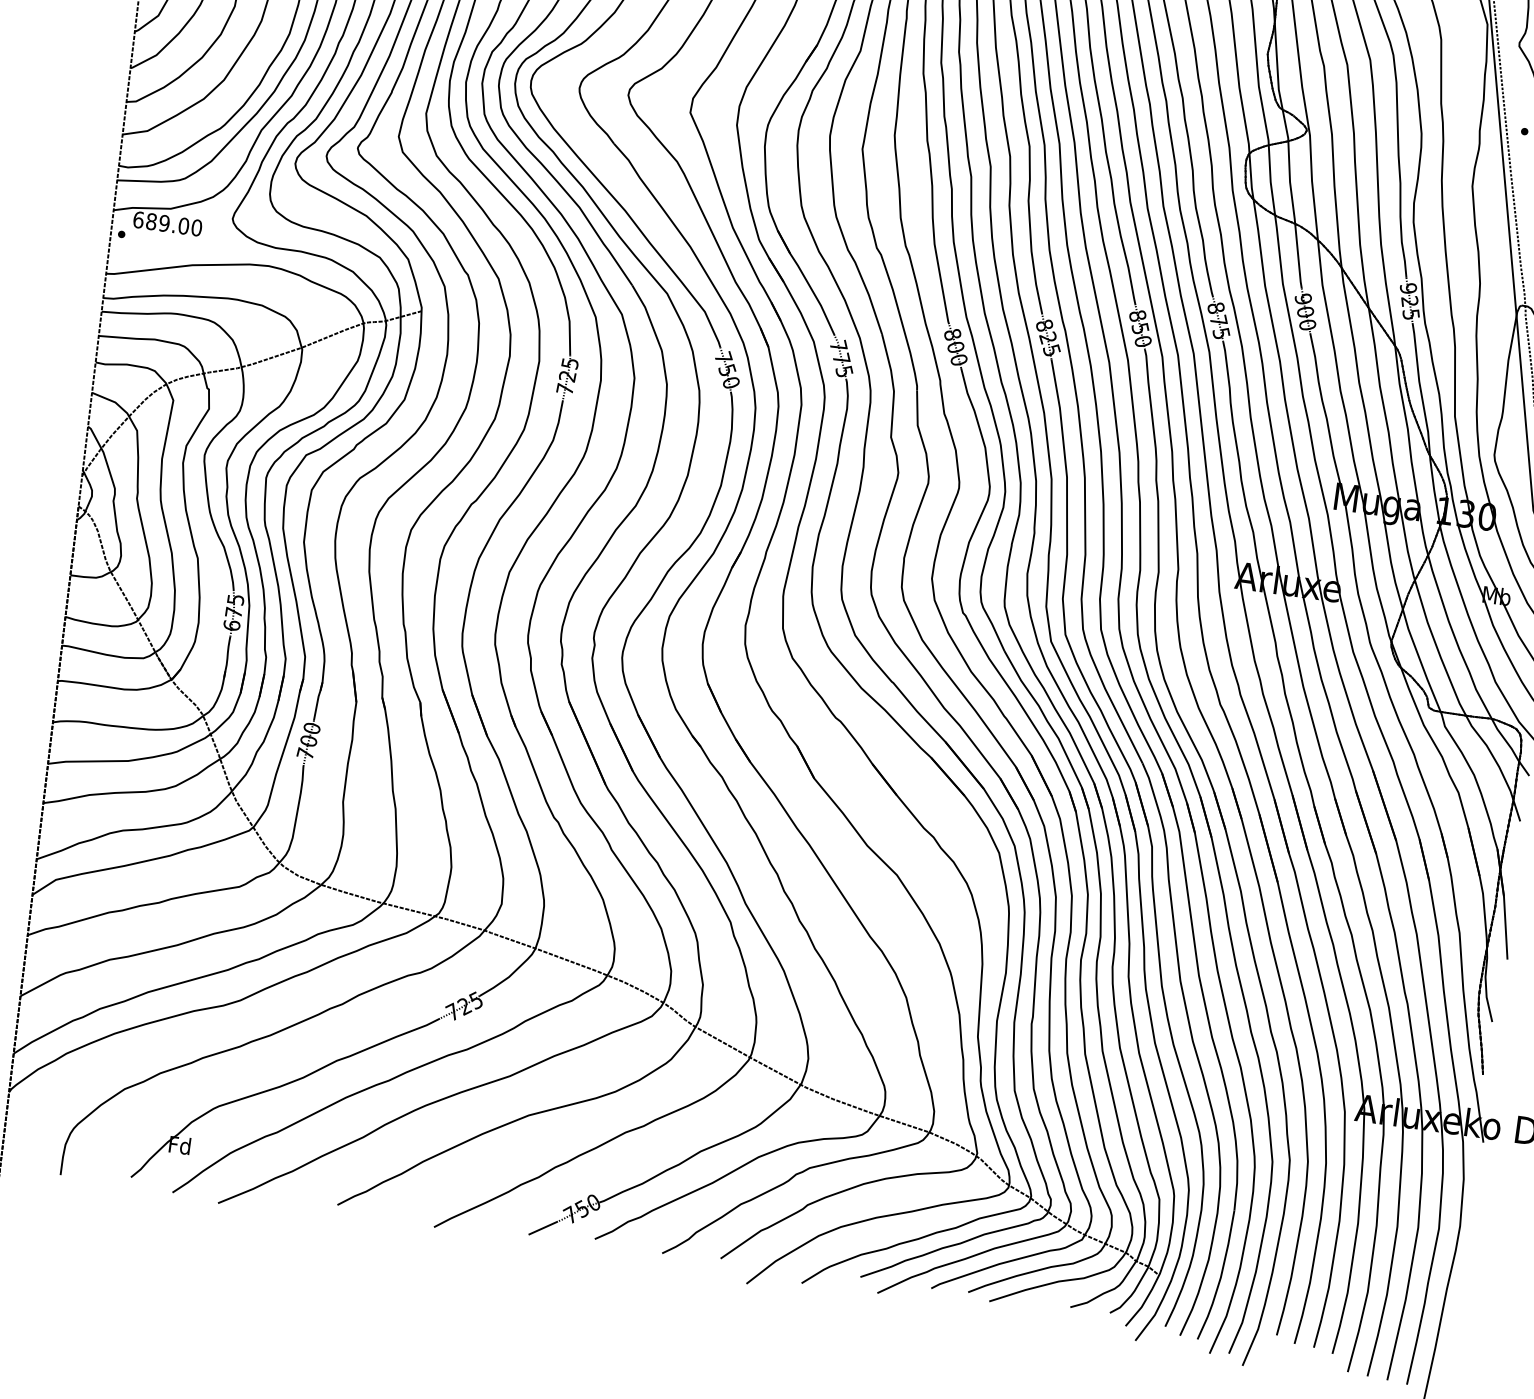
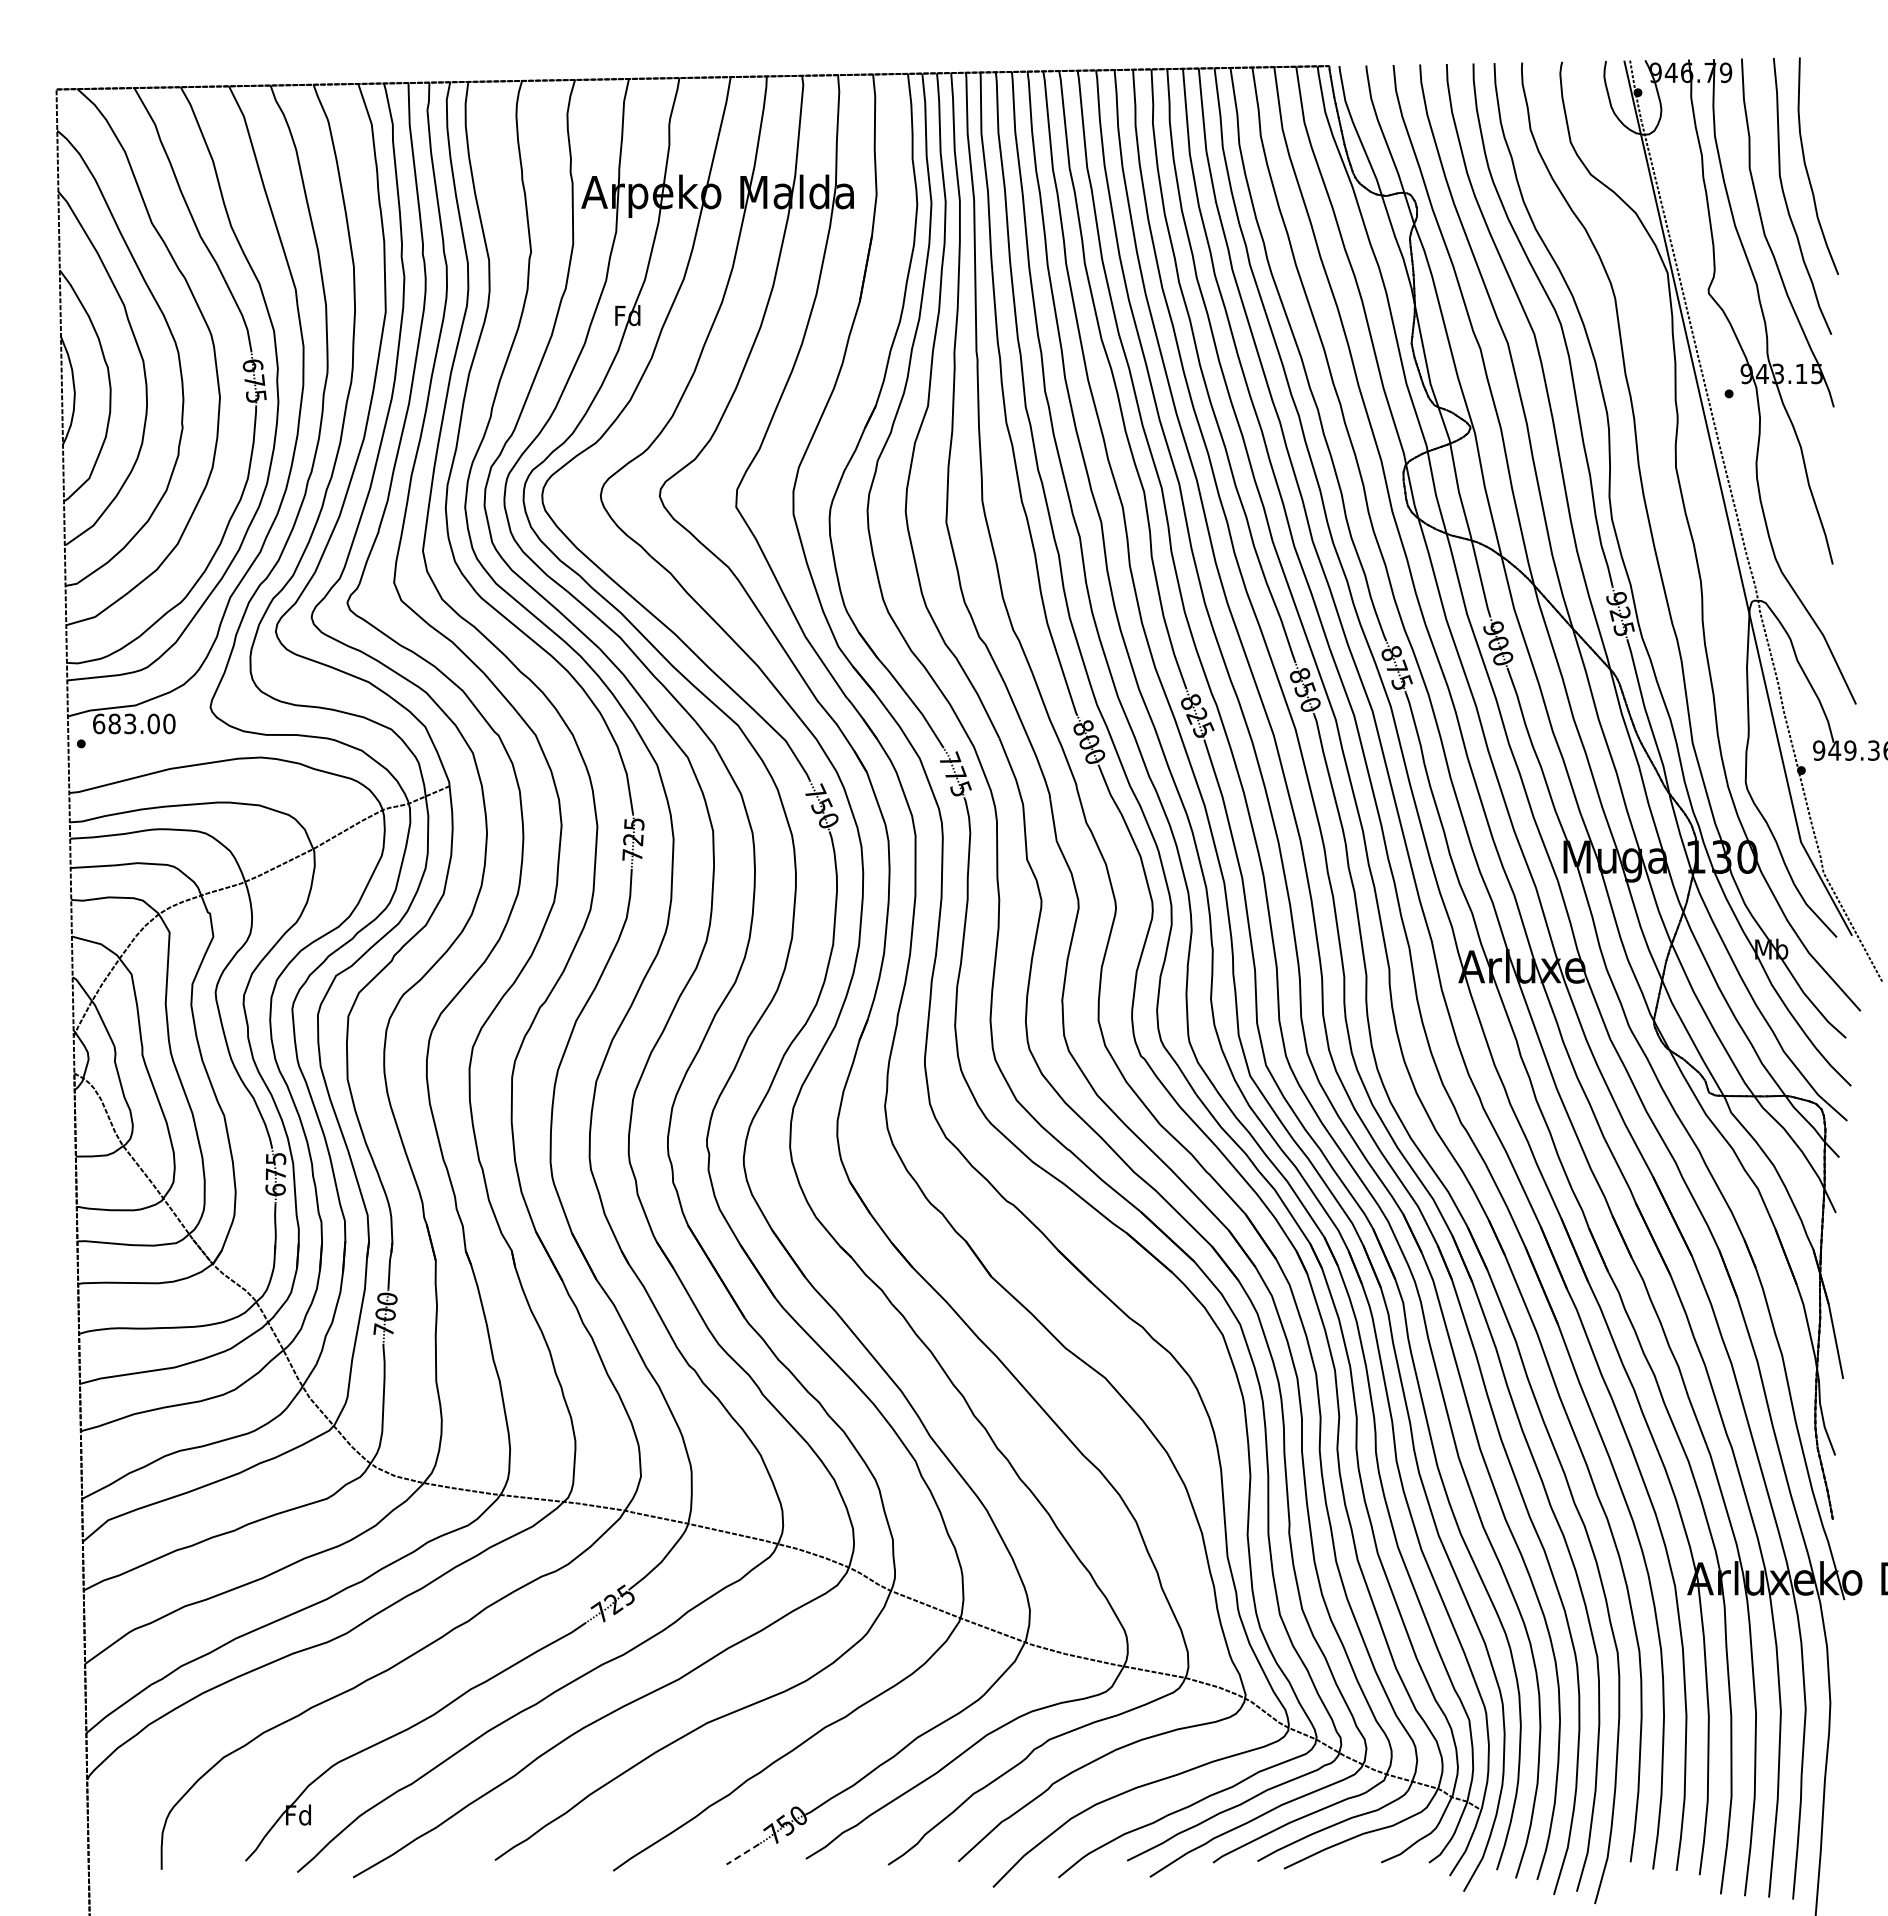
text: (164, 223) -> (130, 723), 689.00 -> 683.00
line: (542, 1228) -> (742, 1854), solid -> dashed

